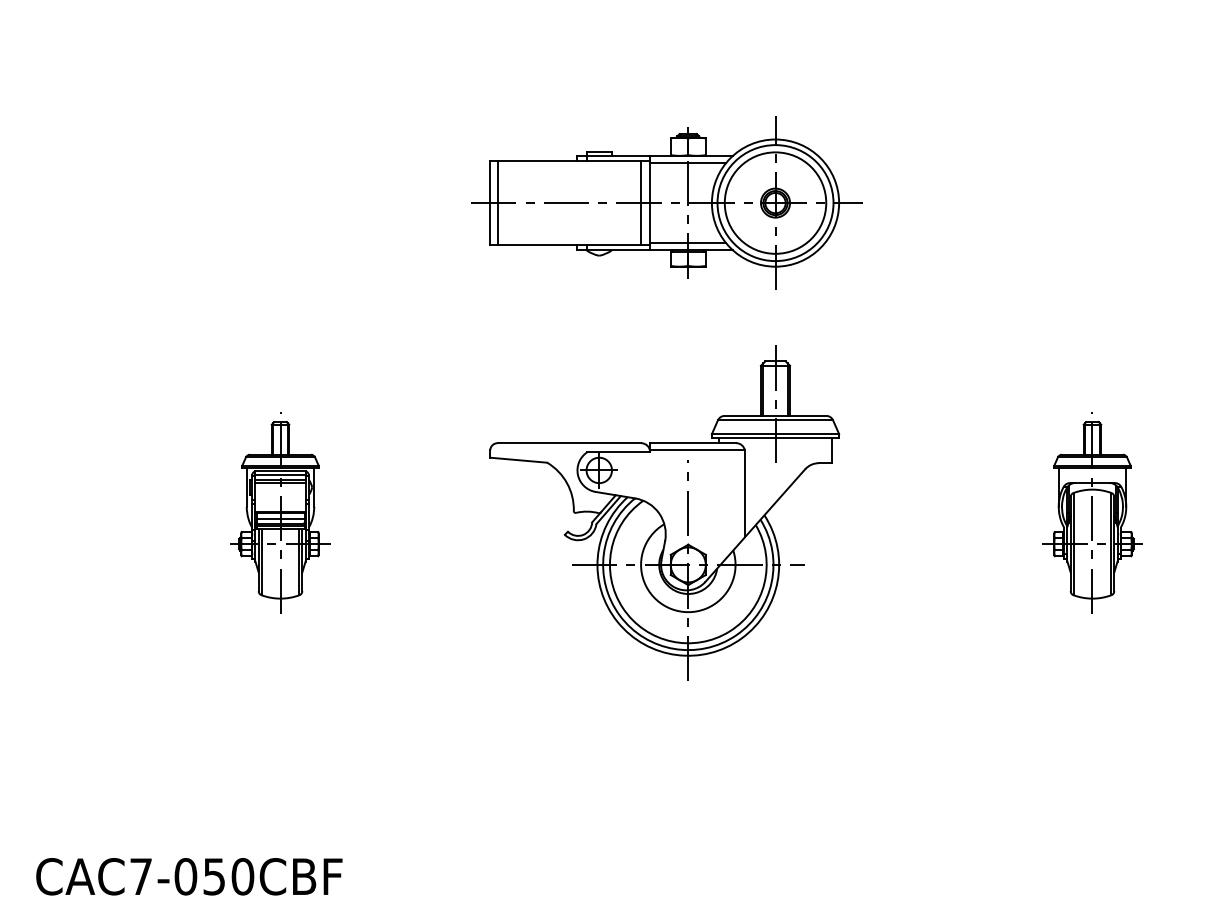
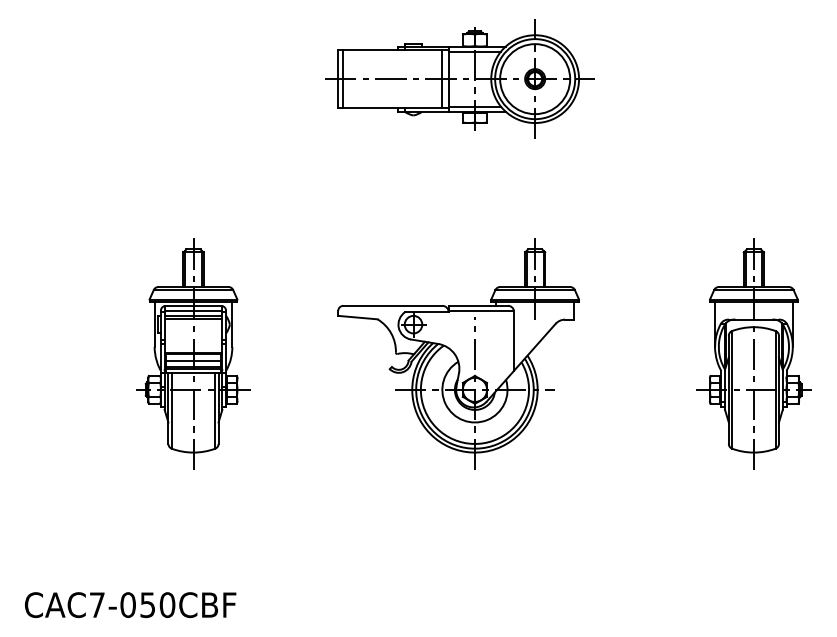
part: (665, 202) -> (459, 78), moved
part: (280, 512) -> (193, 353), size x1.67
part: (1091, 512) -> (753, 353), size x1.67

